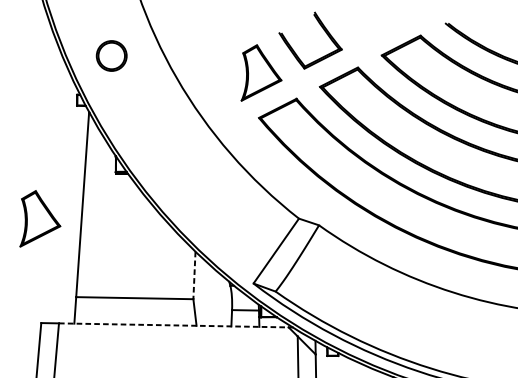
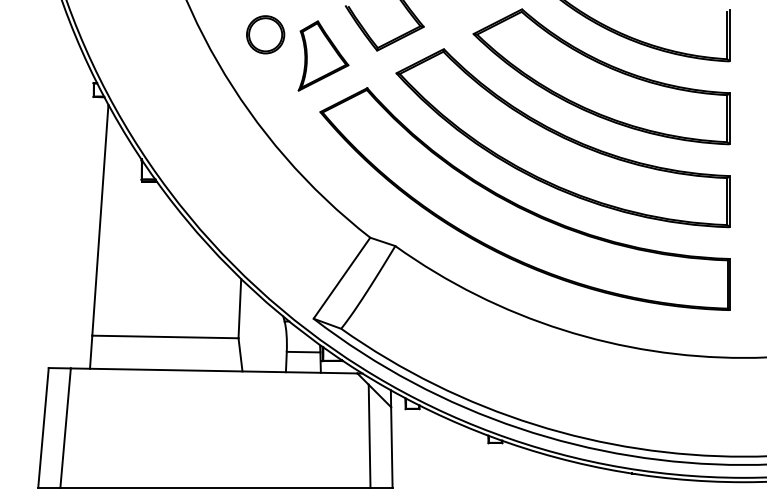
part: (111, 55) -> (265, 34), moved
part: (40, 218) -> (47, 237), removed
line: (194, 275) -> (239, 308), dashed -> solid
line: (174, 325) -> (214, 370), dashed -> solid

